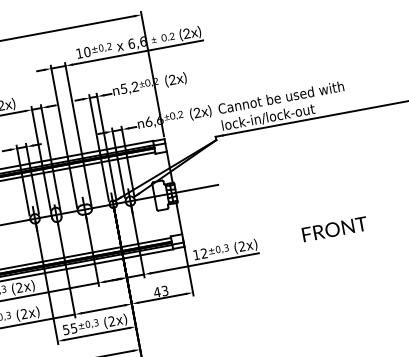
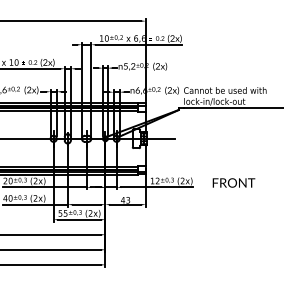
text: (333, 228) -> (233, 182), moved

